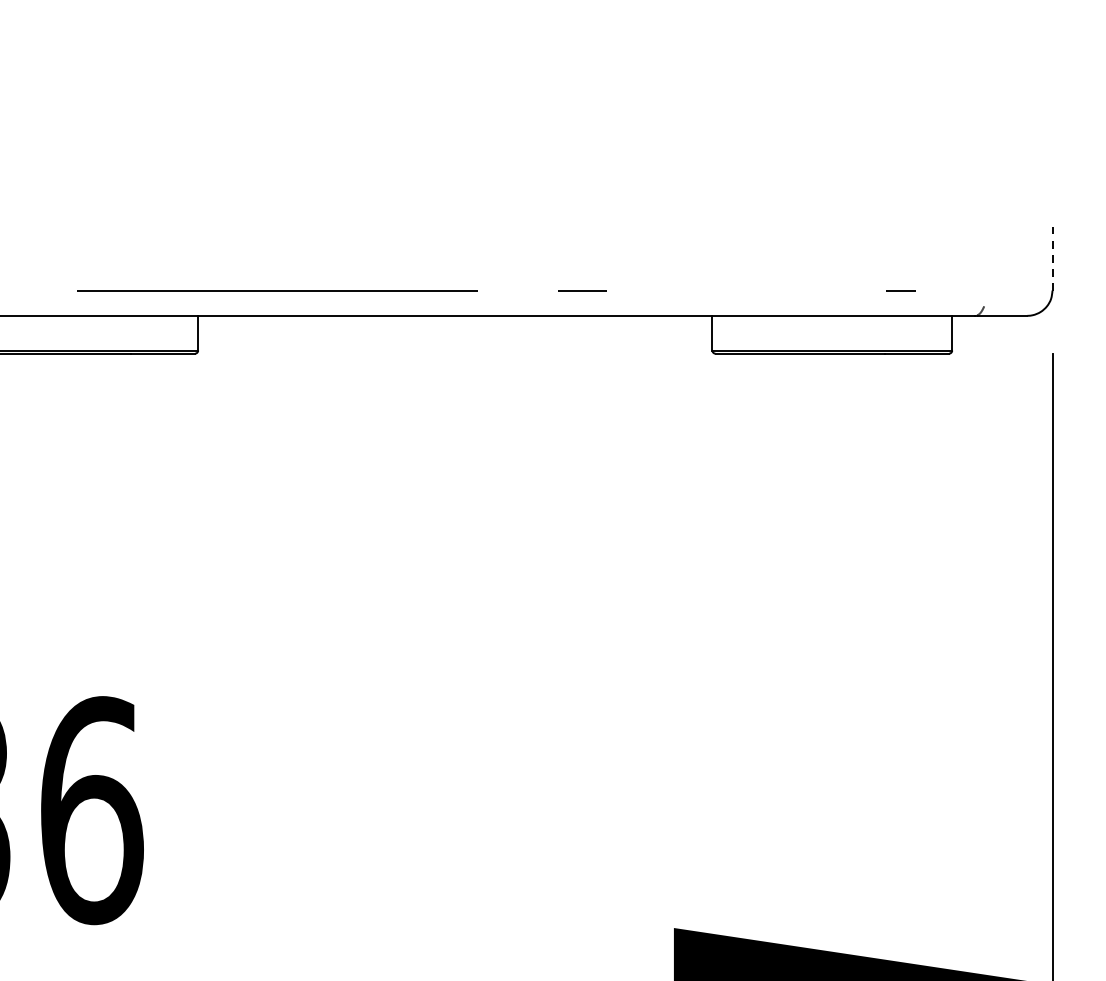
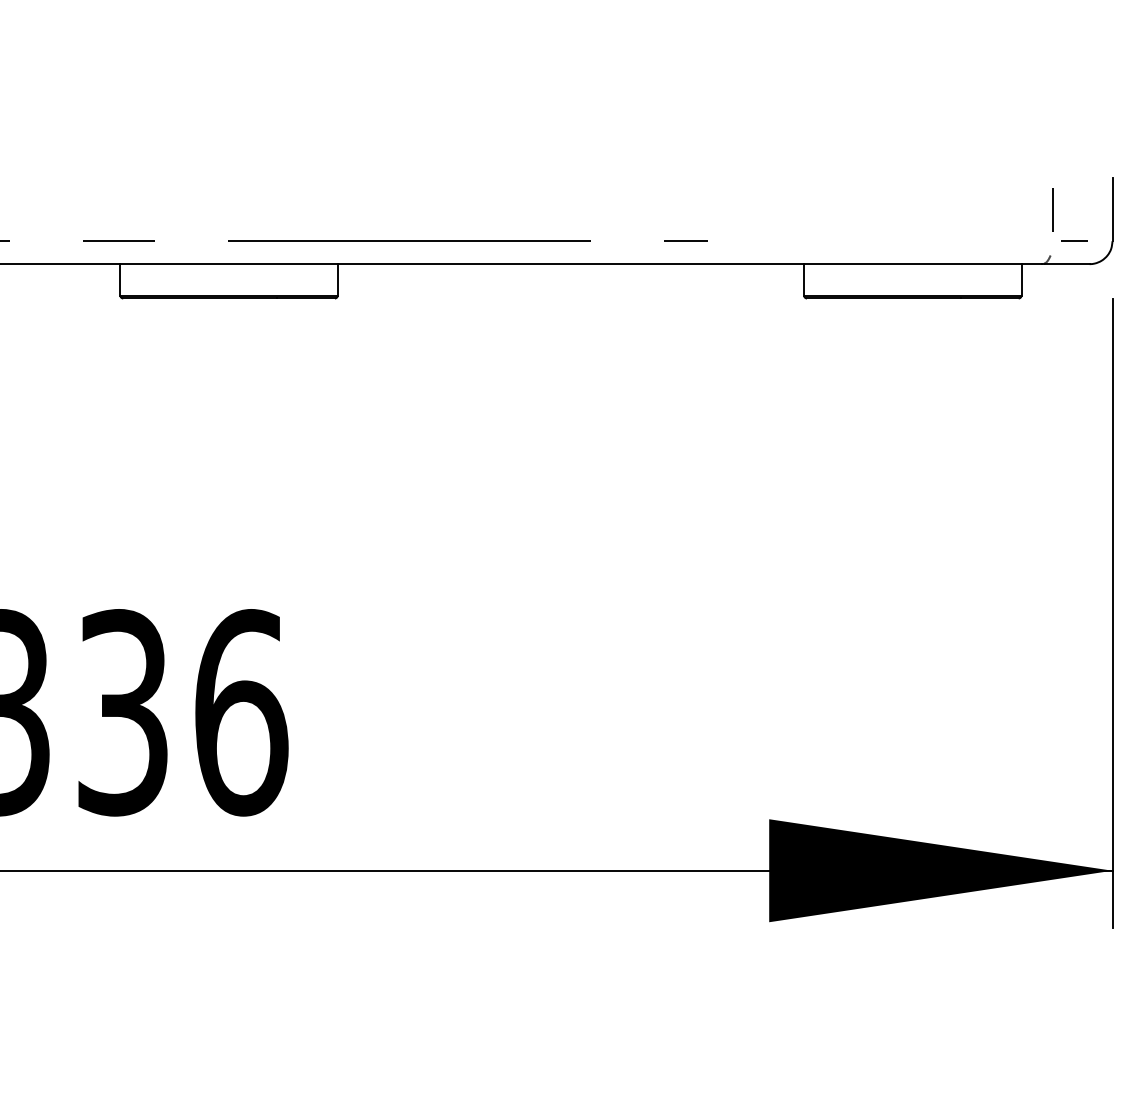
line: (986, 255) -> (1052, 209), added
line: (1052, 255) -> (1112, 209), dashed -> solid
line: (901, 289) -> (1074, 240), moved

